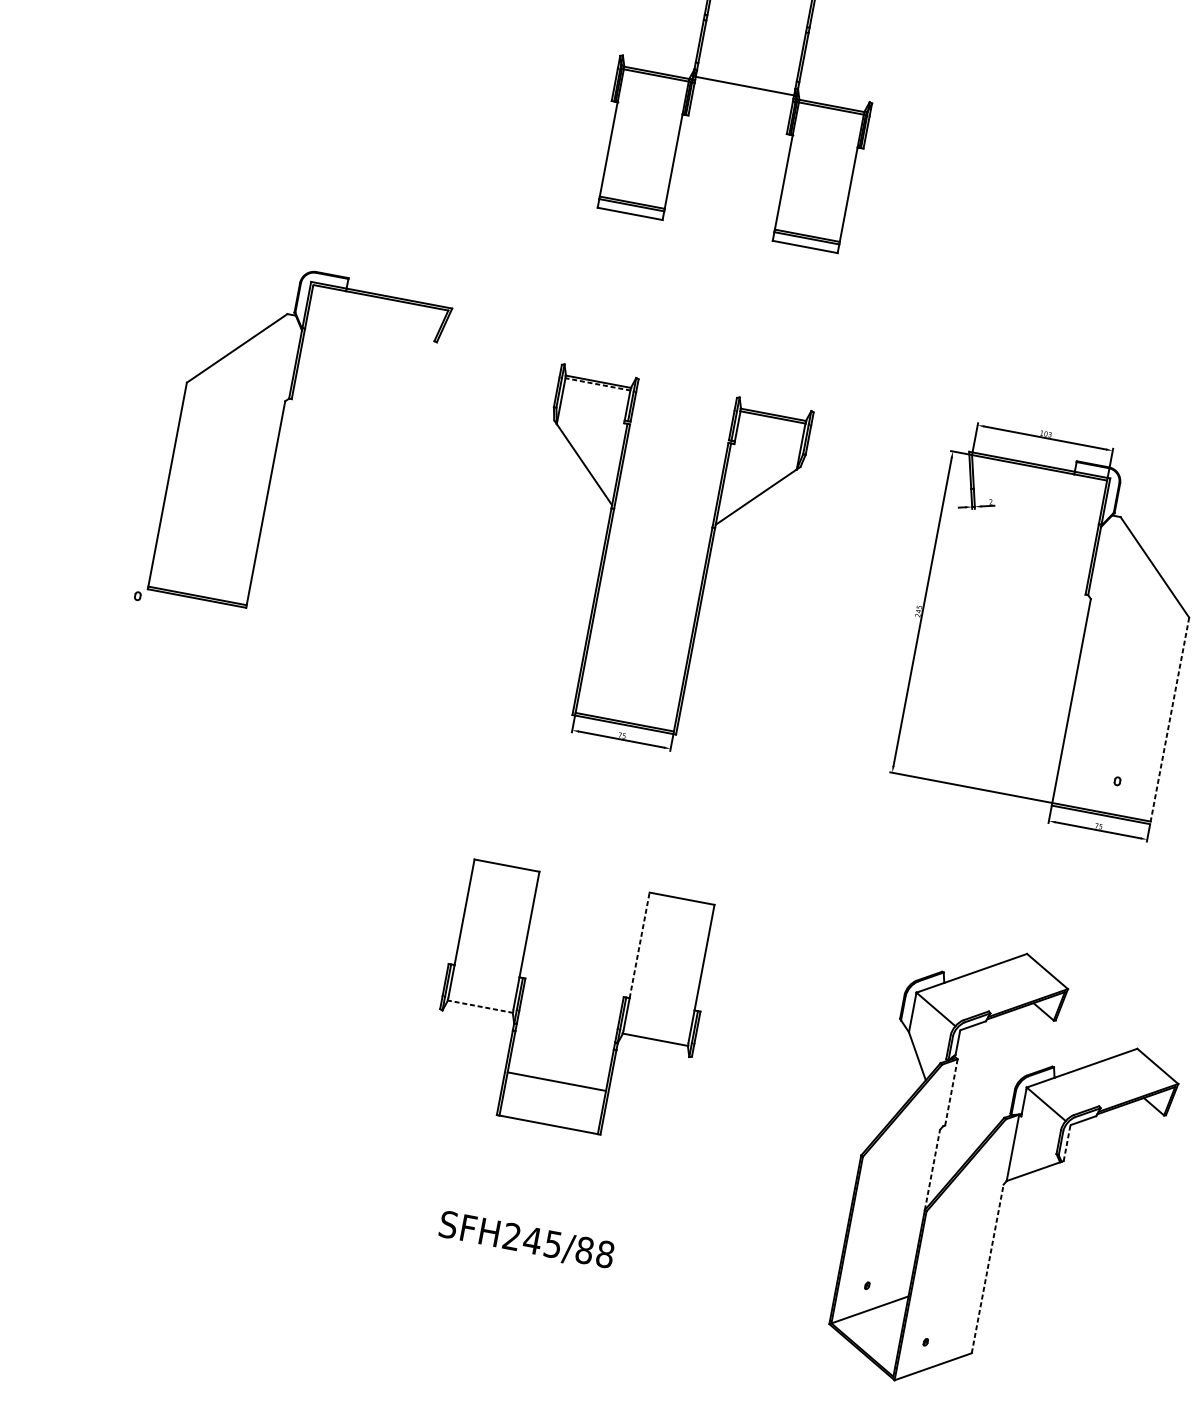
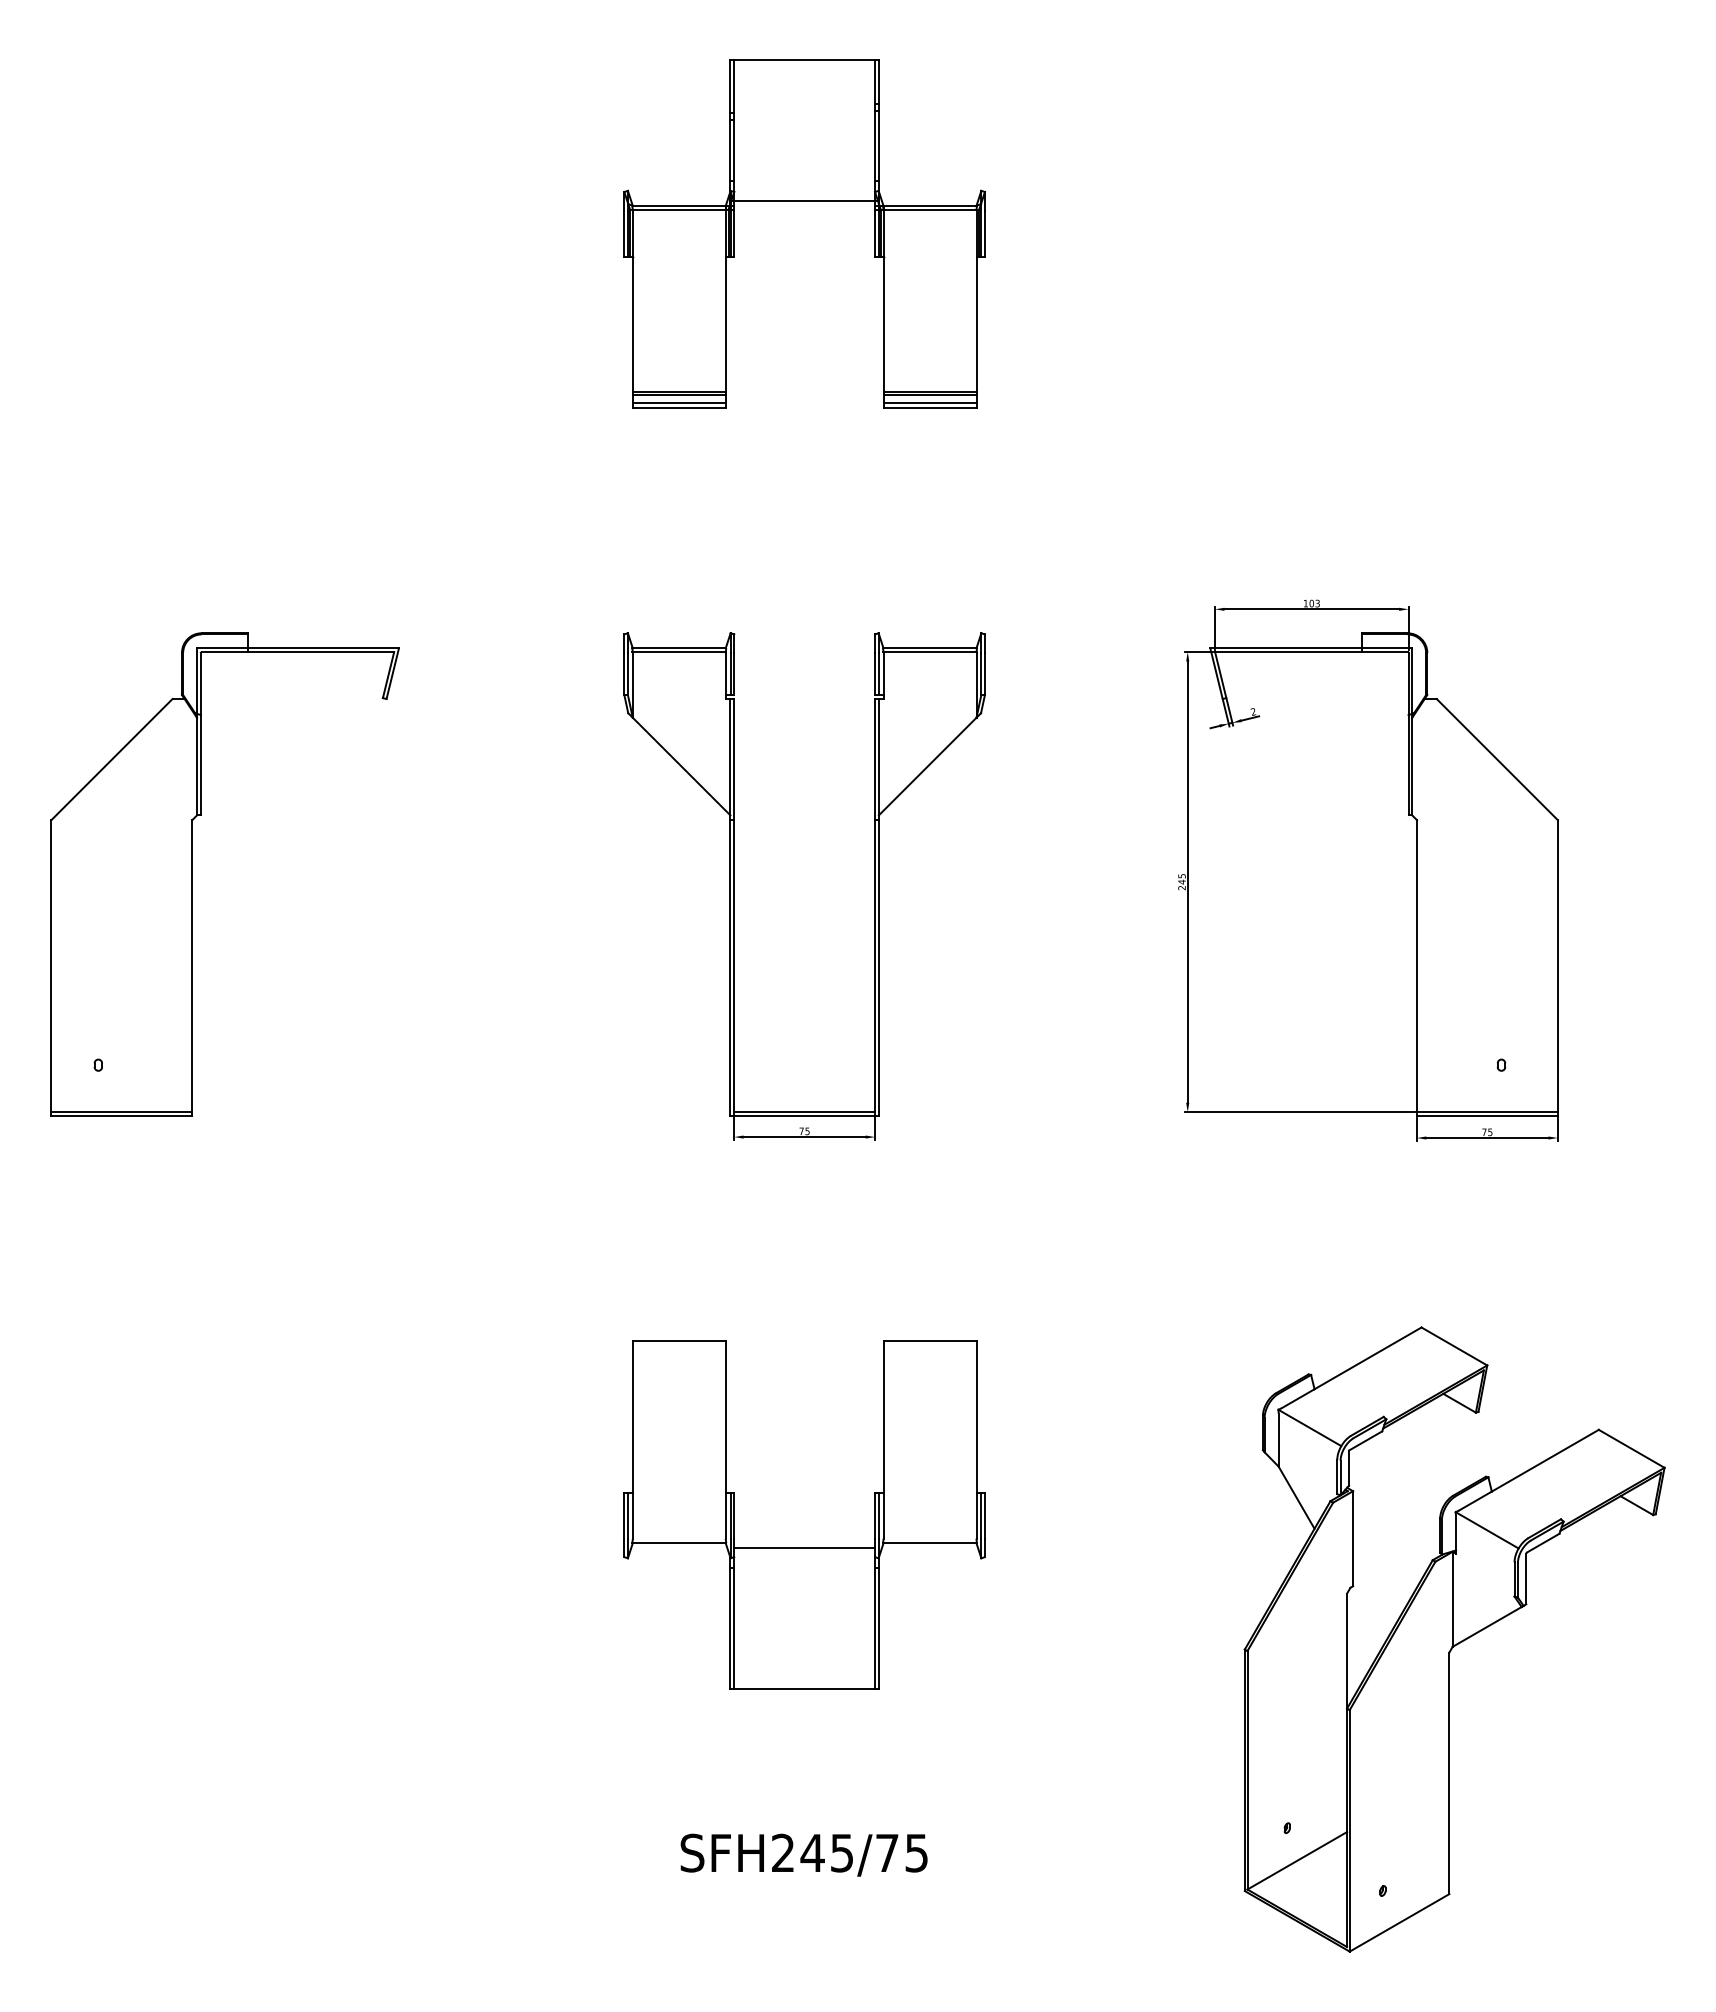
line: (630, 210) -> (678, 403), added
line: (805, 243) -> (929, 403), added
line: (597, 384) -> (678, 652), dashed -> solid
part: (278, 439) -> (192, 874), moved
line: (1169, 721) -> (1557, 968), dashed -> solid
line: (639, 945) -> (883, 1416), dashed -> solid
line: (479, 1006) -> (678, 1543), dashed -> solid
line: (556, 1081) -> (804, 1547), moved
line: (951, 1092) -> (1353, 1538), dashed -> solid
line: (1067, 1143) -> (1526, 1579), dashed -> solid
line: (932, 1170) -> (1347, 1651), dashed -> solid
text: (594, 1251) -> (901, 1852), SFH245/88 -> SFH245/75
line: (987, 1269) -> (1449, 1773), dashed -> solid

